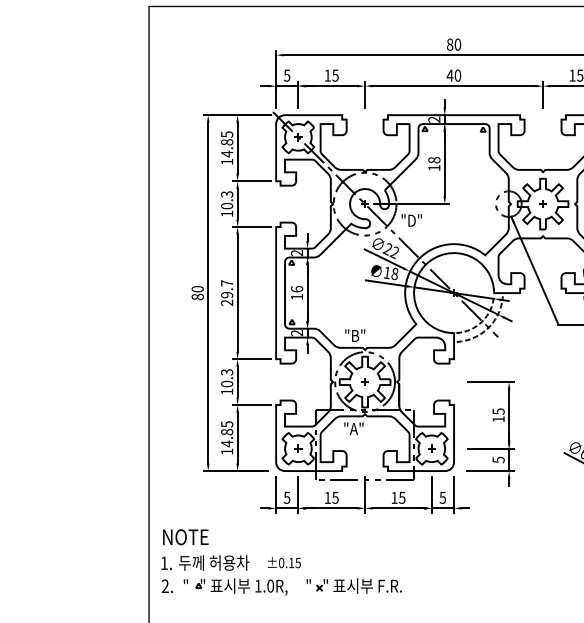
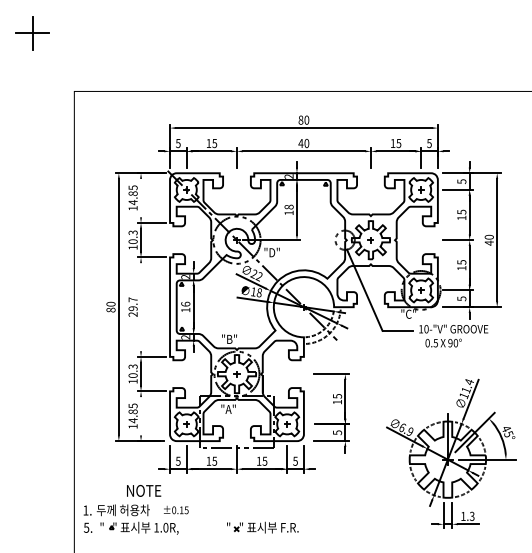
line: (238, 147) -> (141, 197), removed
line: (238, 293) -> (141, 307), removed
line: (238, 438) -> (141, 416), removed
text: (186, 536) -> (144, 490), moved
text: (165, 585) -> (86, 527), 2. -> 5.
part: (353, 585) -> (262, 527), moved

